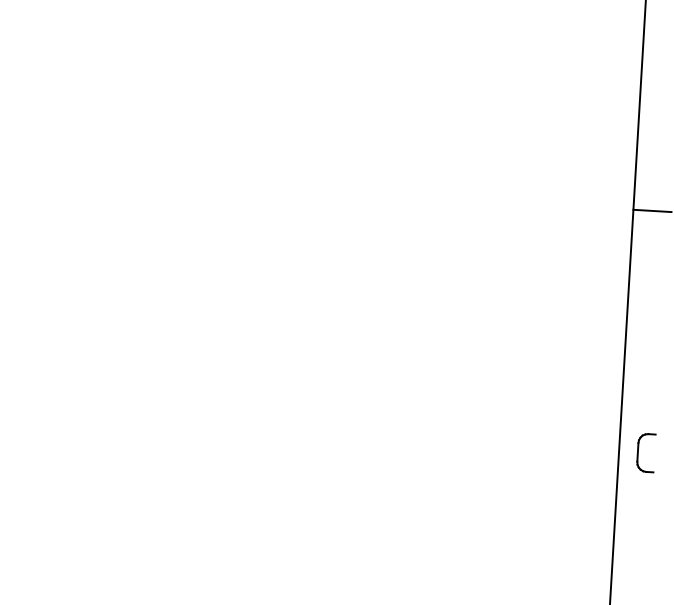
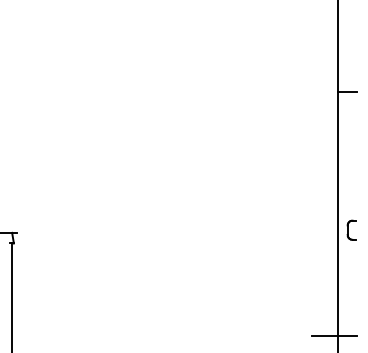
part: (645, 451) -> (351, 229), moved

